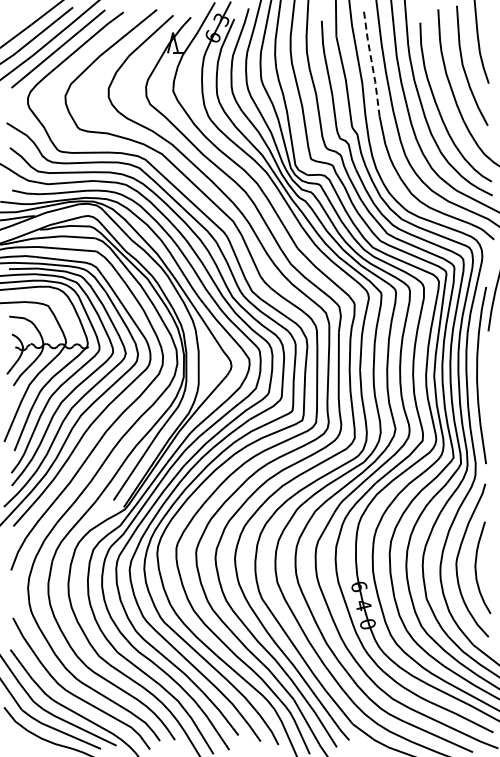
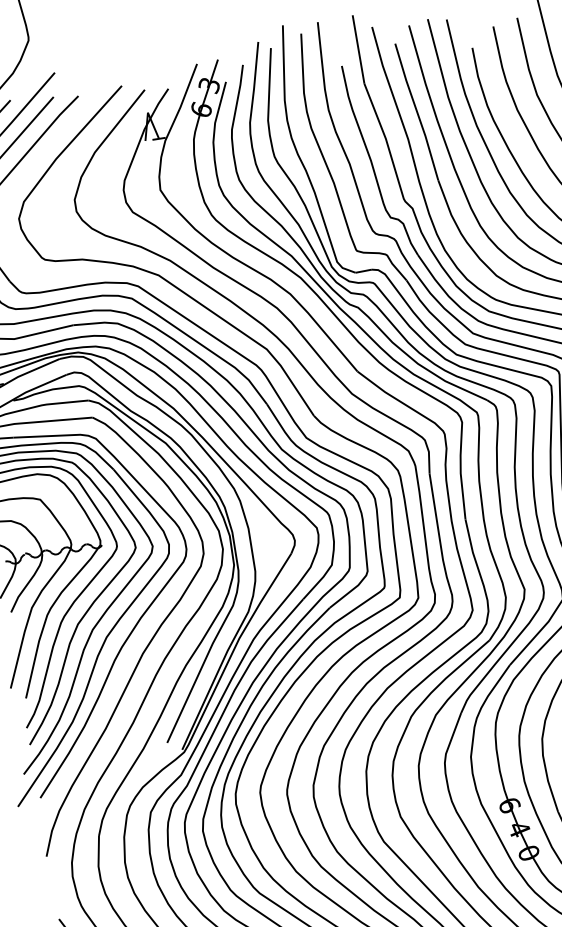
line: (371, 63) -> (416, 111), dashed -> solid

